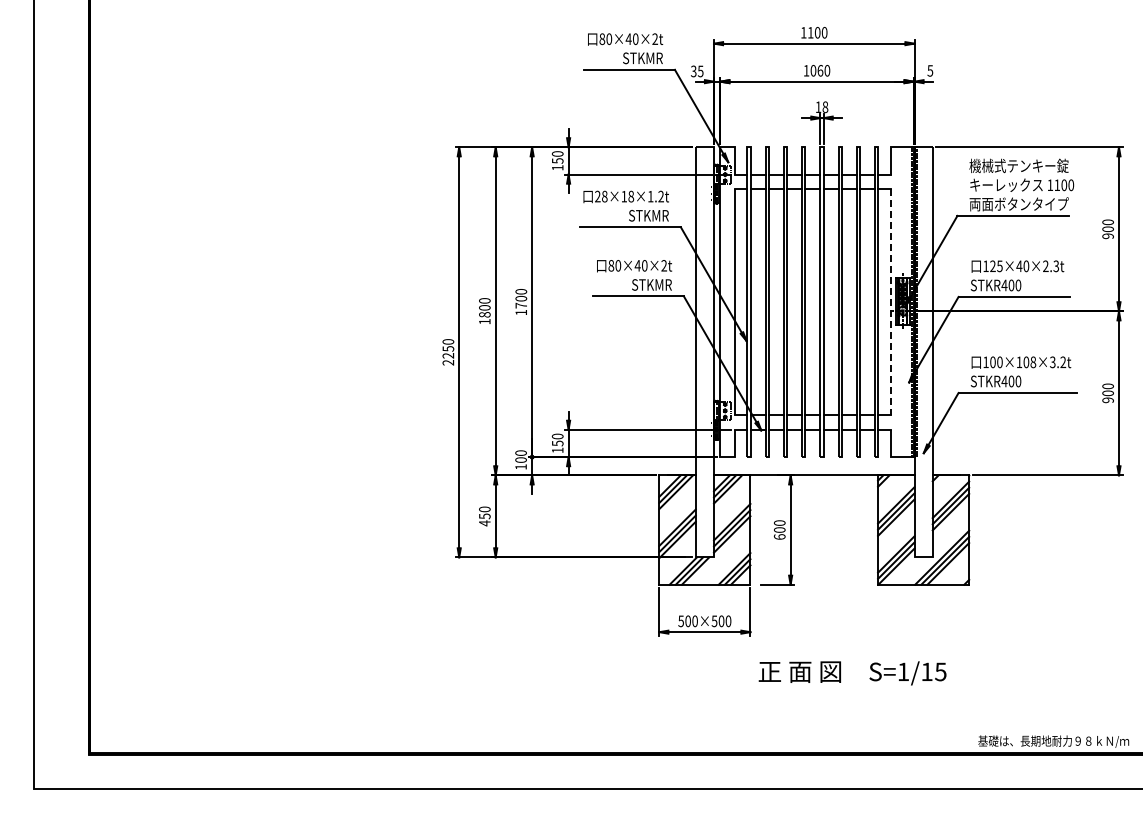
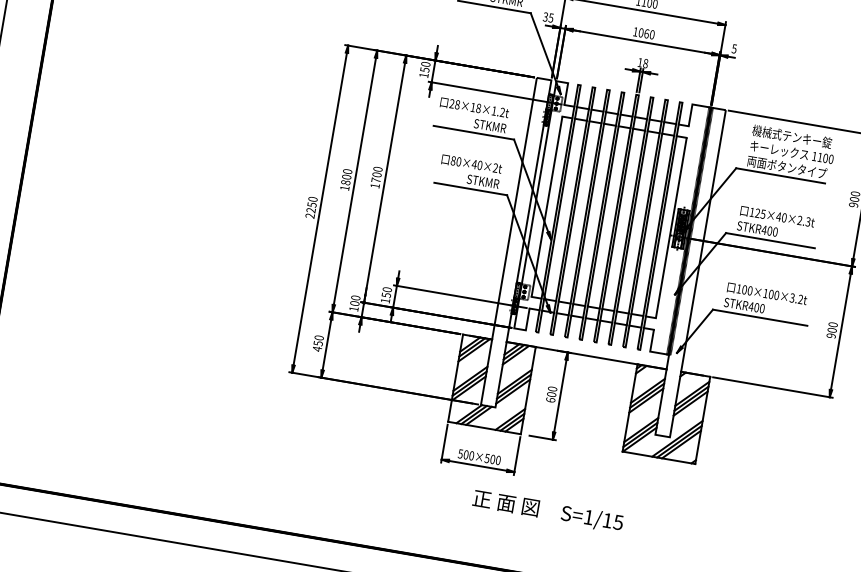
line: (890, 302) -> (671, 228), dashed -> solid
text: (1033, 362) -> (776, 295), 100×108×3.2t -> 100×100×3.2t
text: (852, 673) -> (547, 511), moved

